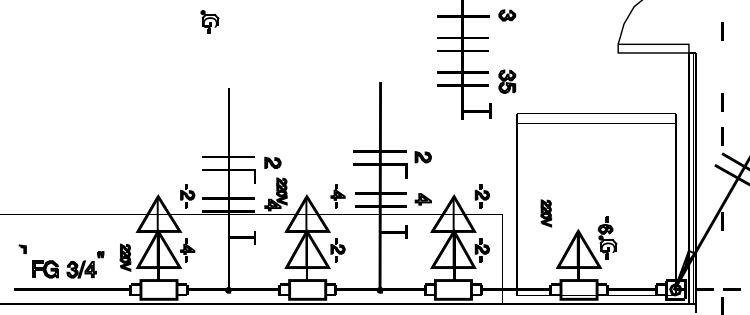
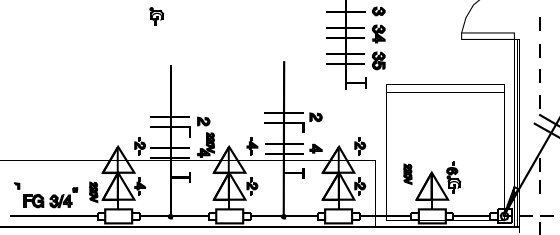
part: (506, 45) -> (378, 33), added
line: (722, 67) -> (539, 50), added
part: (545, 212) -> (407, 173), moved
line: (722, 249) -> (539, 186), added

